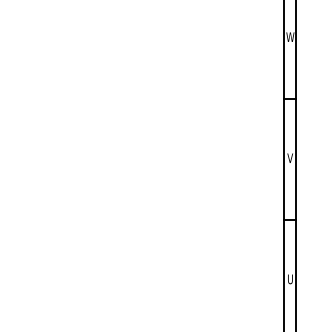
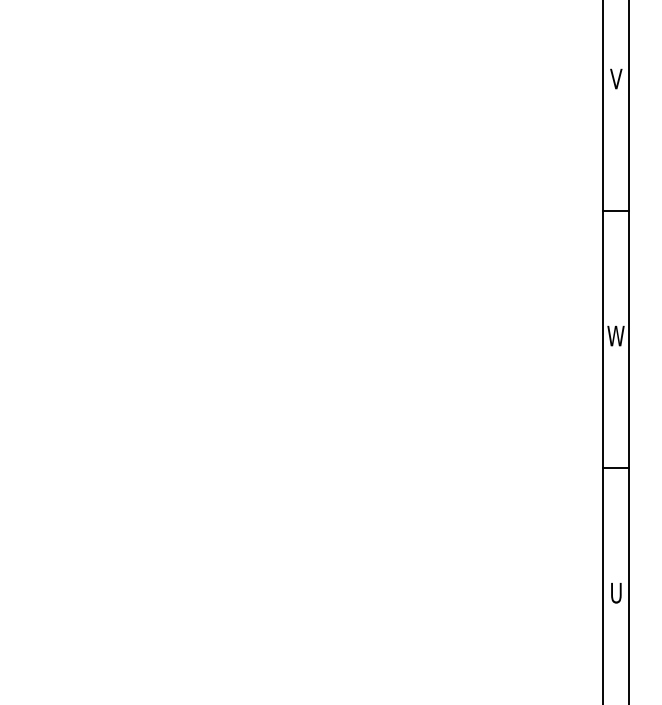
text: (290, 36) -> (616, 77), W -> V
text: (290, 157) -> (616, 334), V -> W

